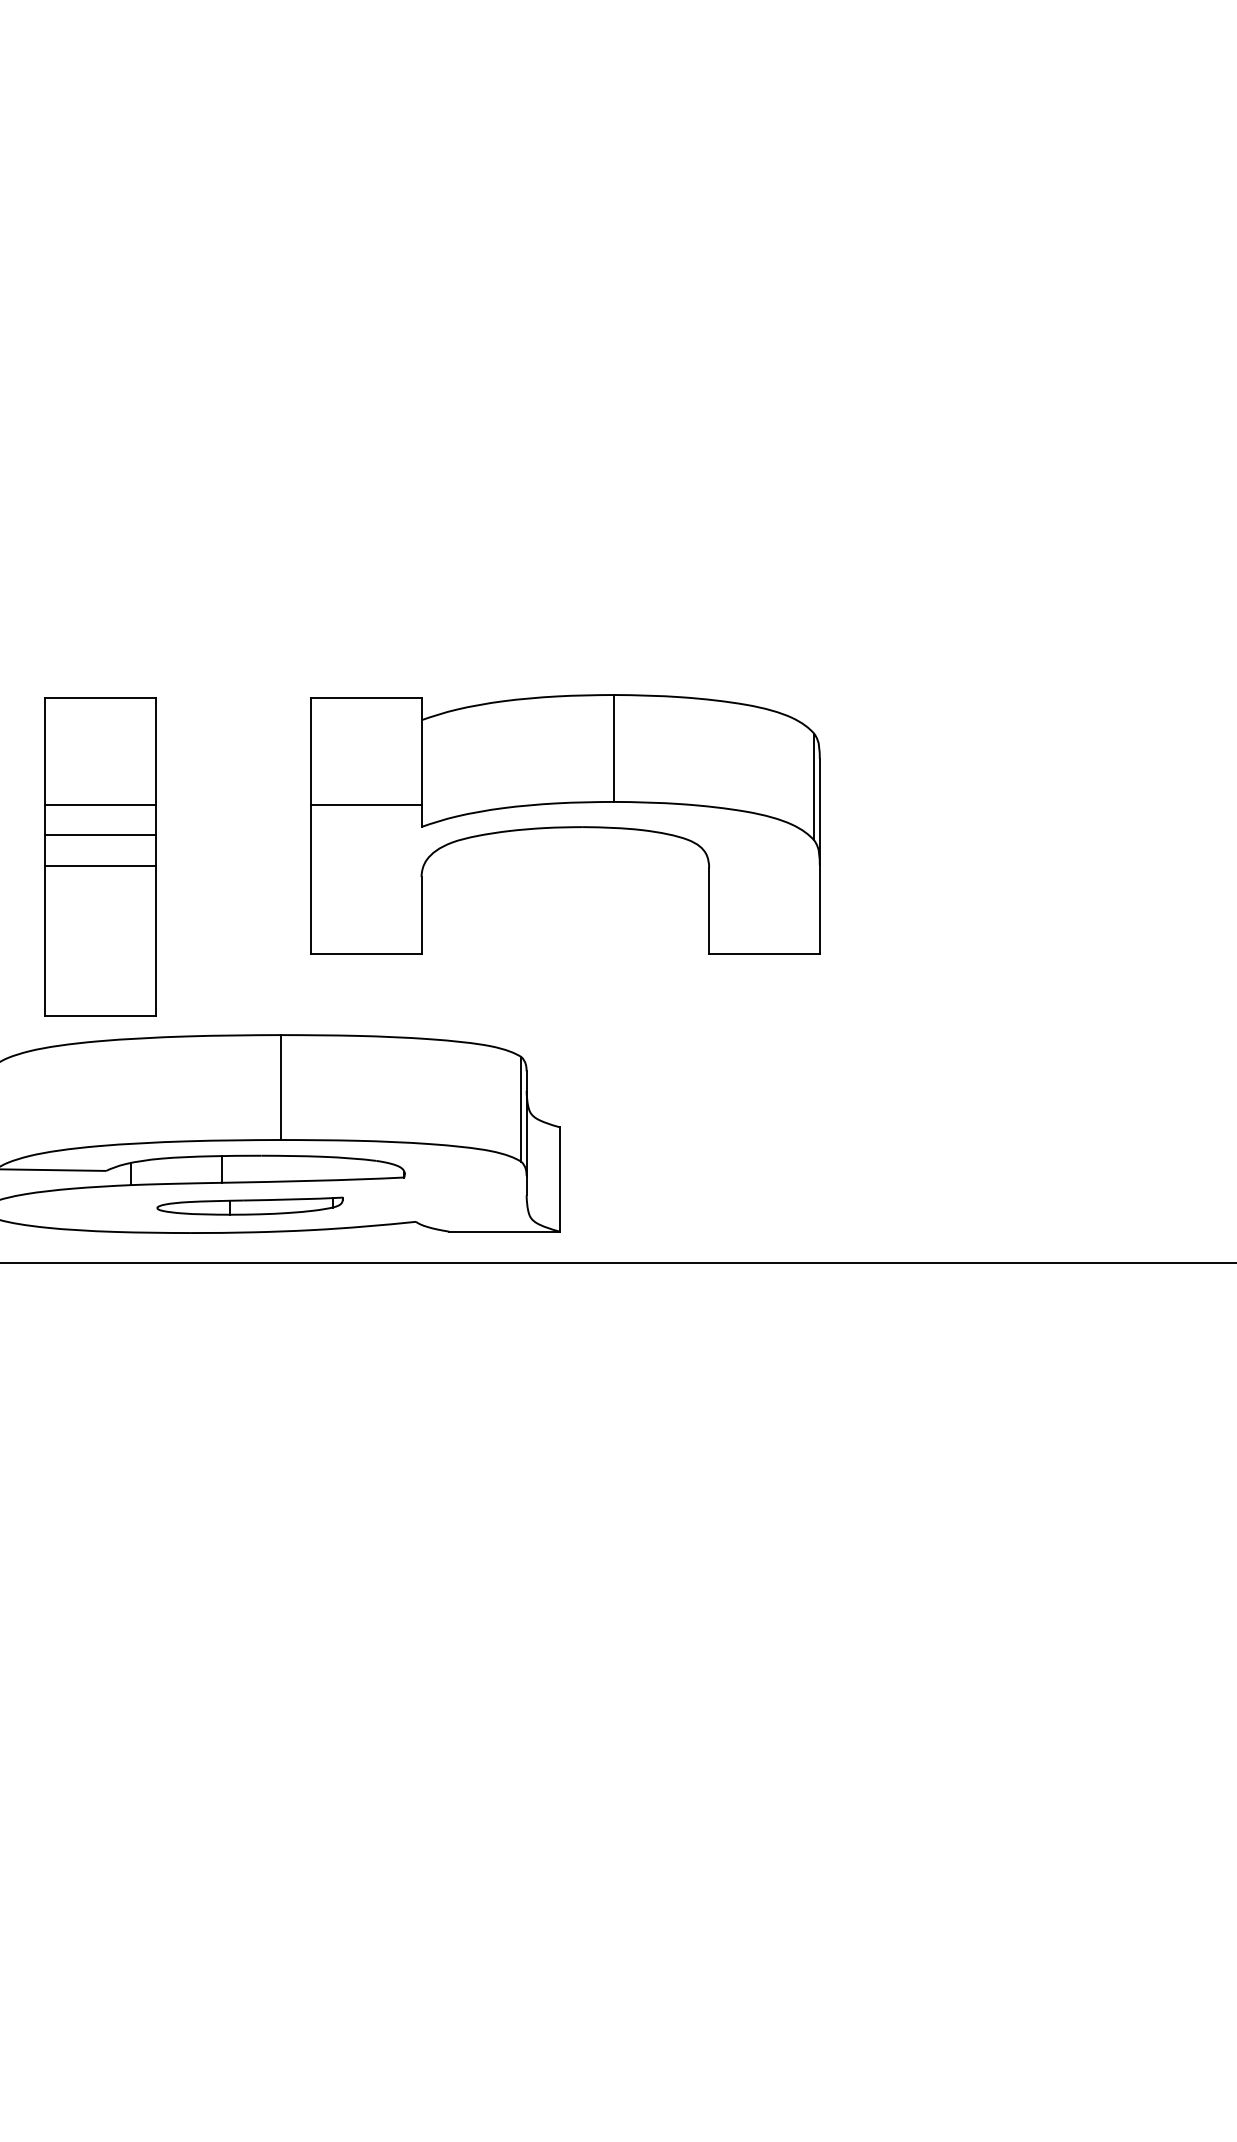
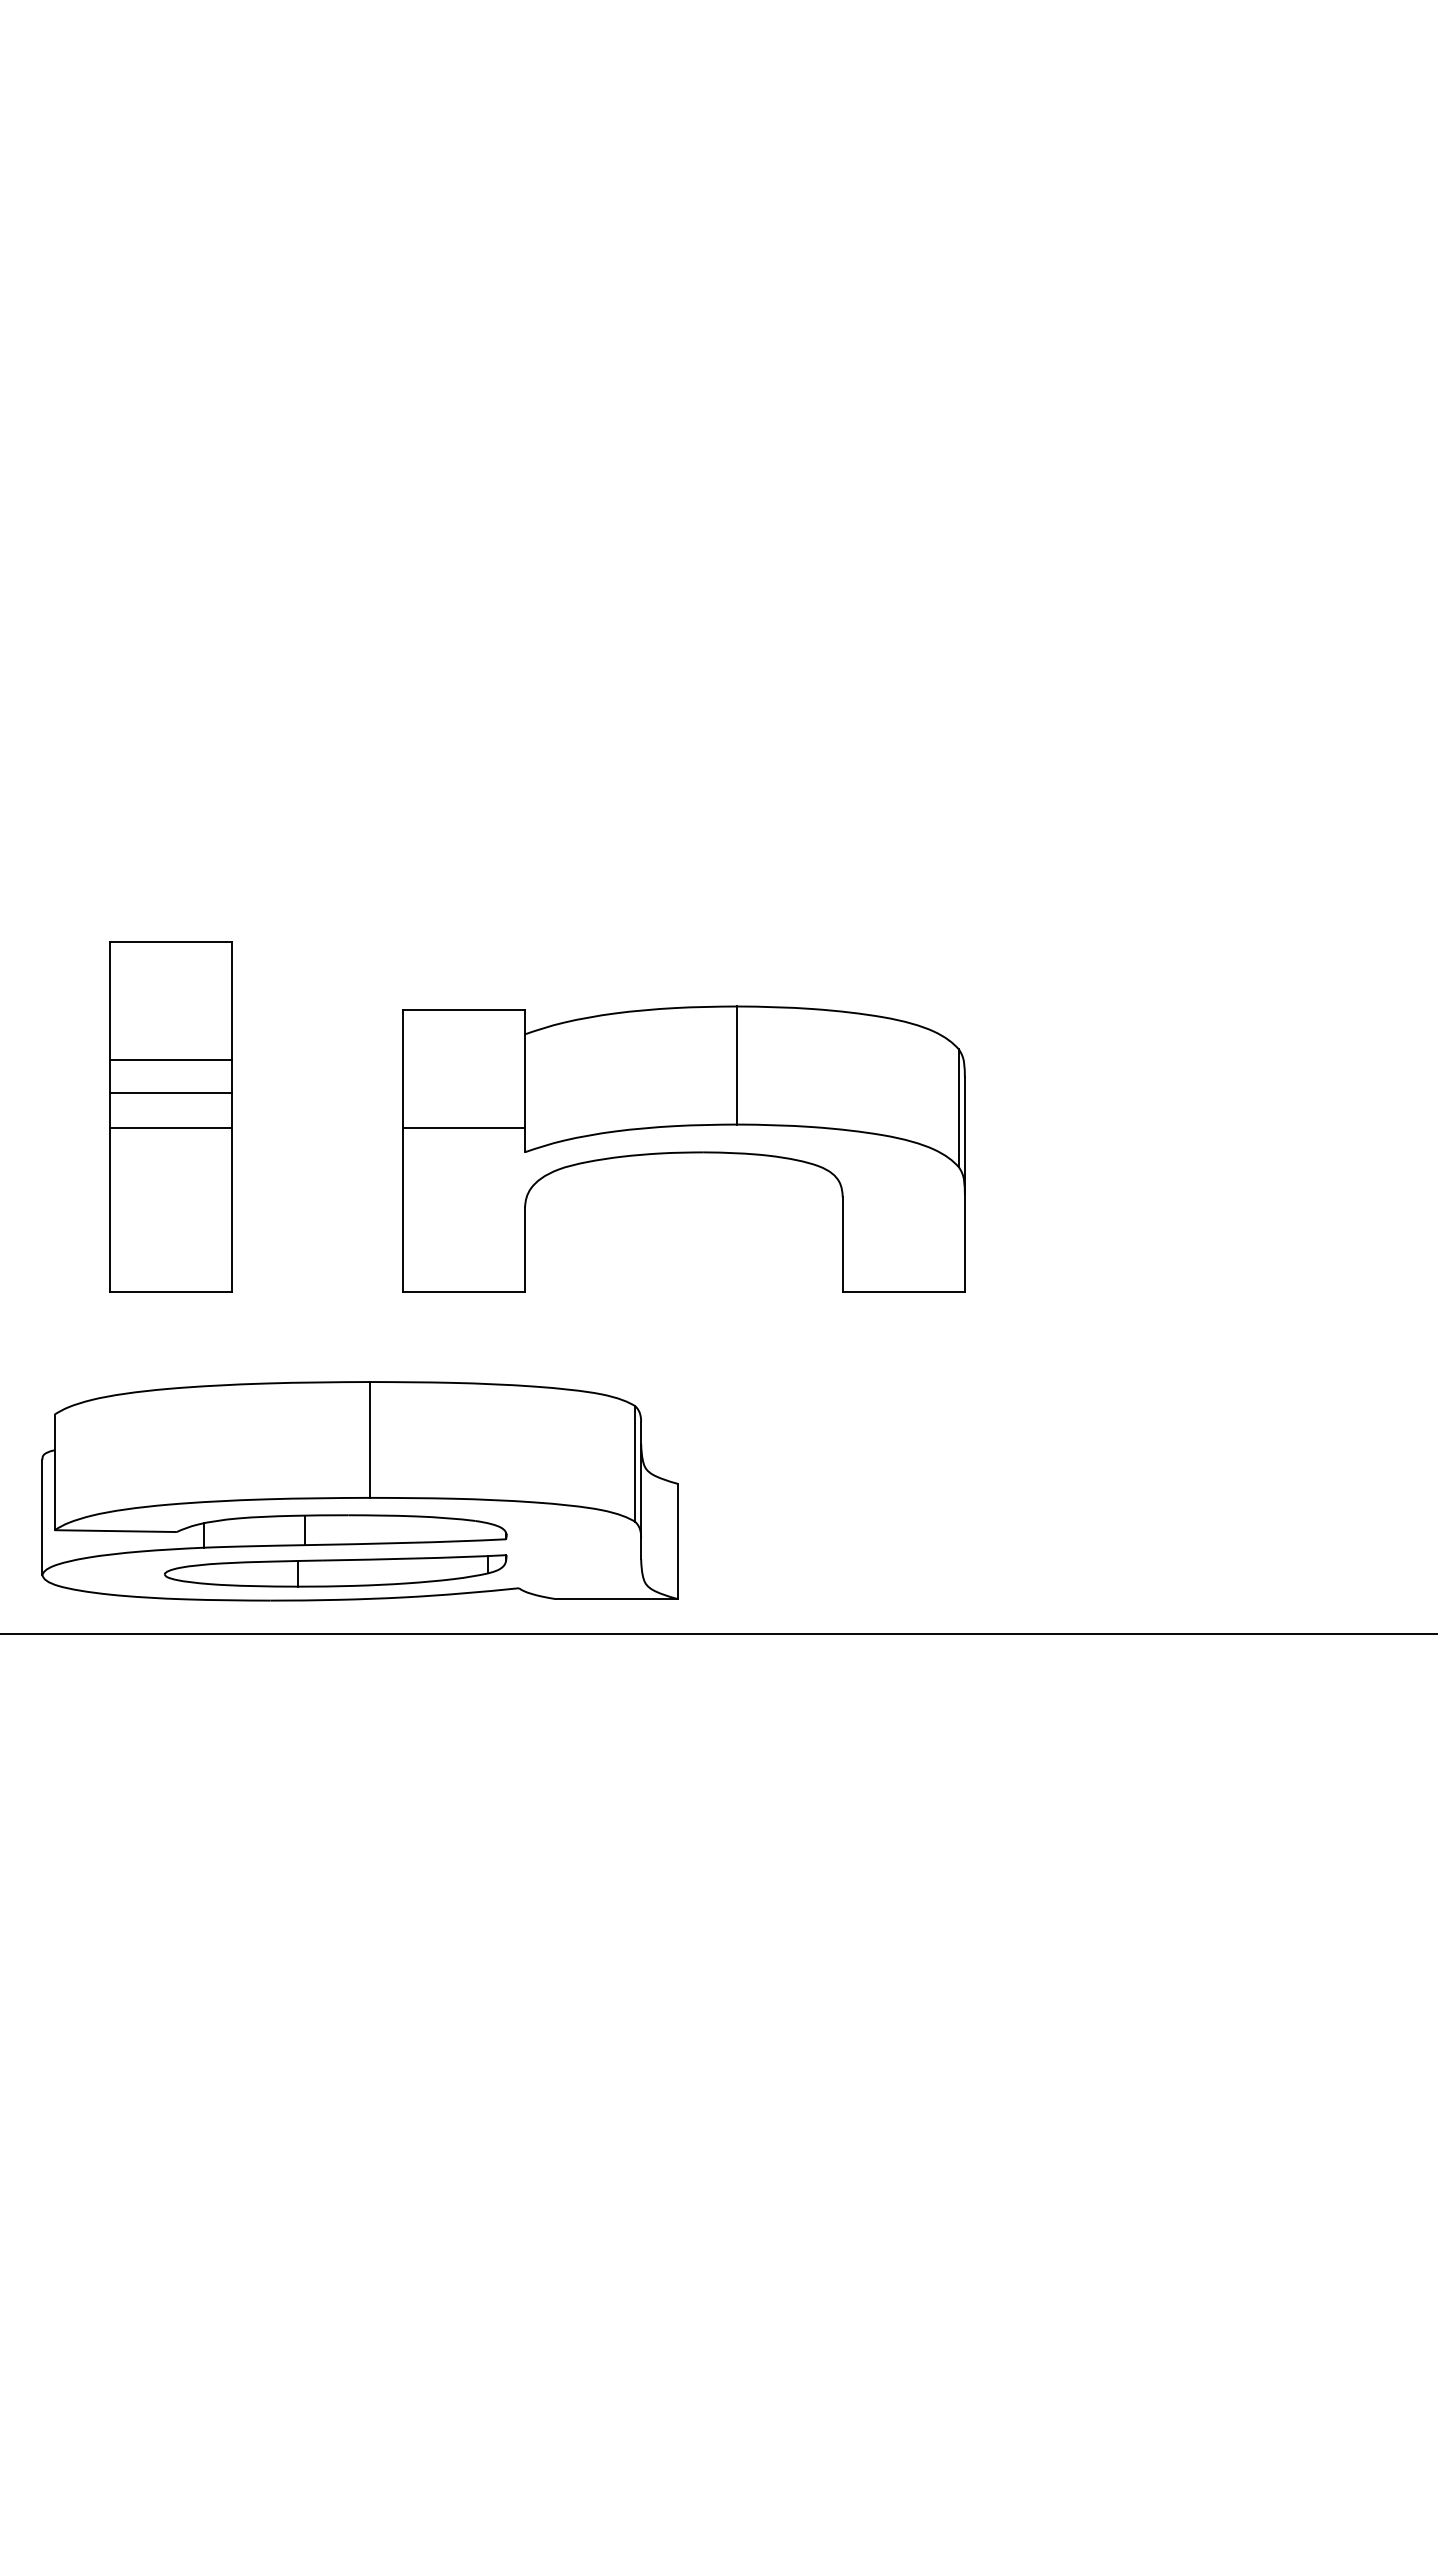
part: (100, 856) -> (170, 1116), moved
part: (249, 1205) -> (335, 1570), size x1.67

